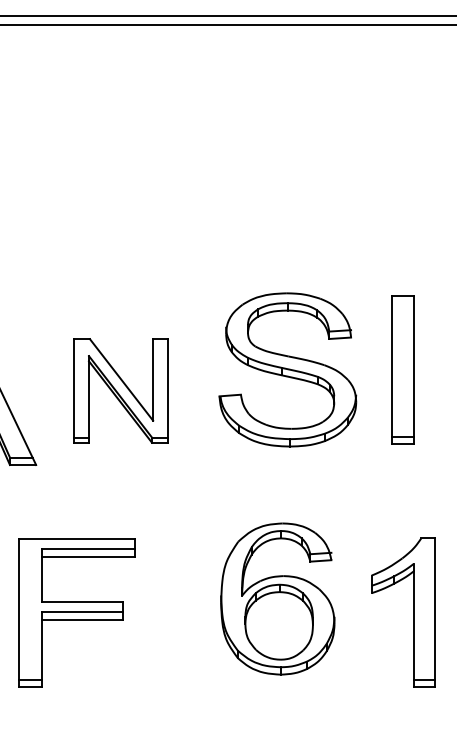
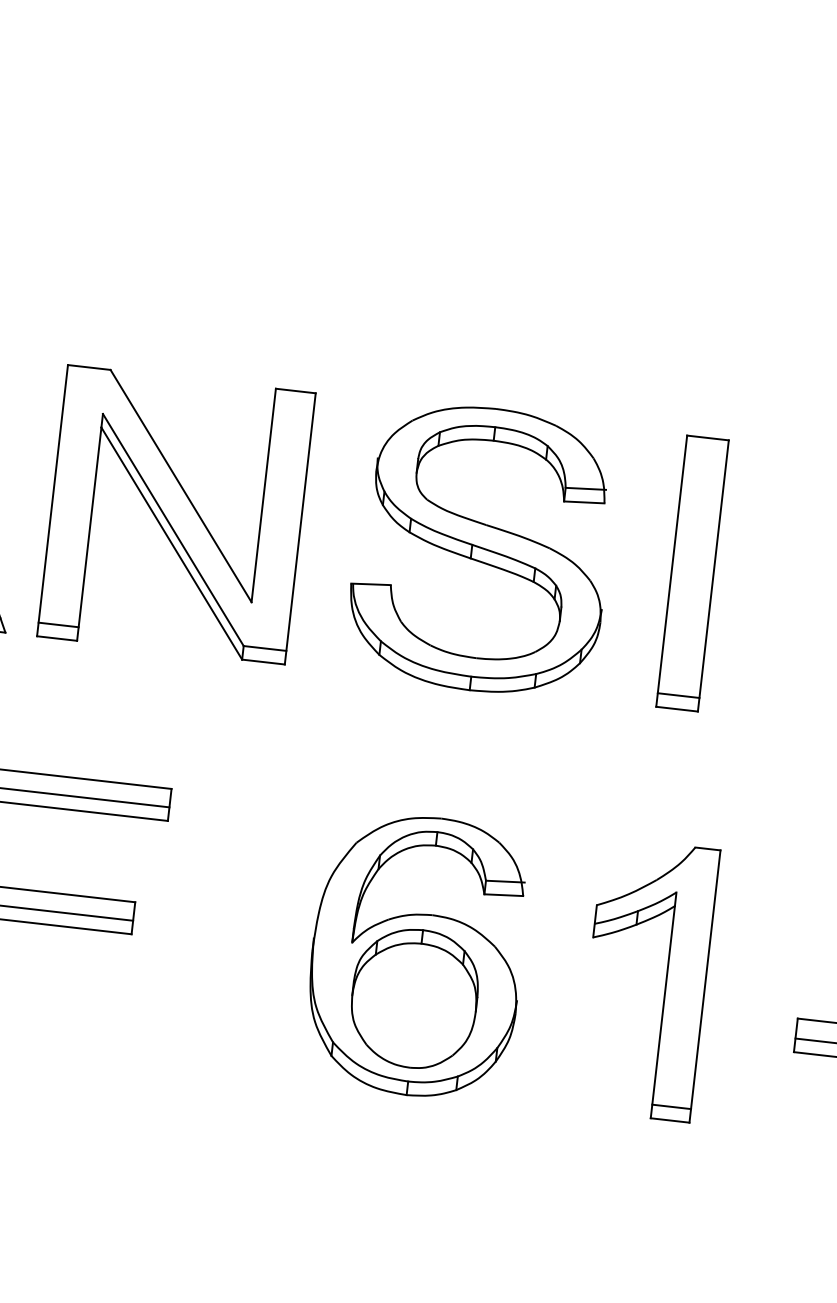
part: (287, 369) -> (481, 548), moved
part: (402, 369) -> (691, 572), moved
part: (120, 390) -> (175, 513), size x1.43
part: (277, 598) -> (416, 954), moved

